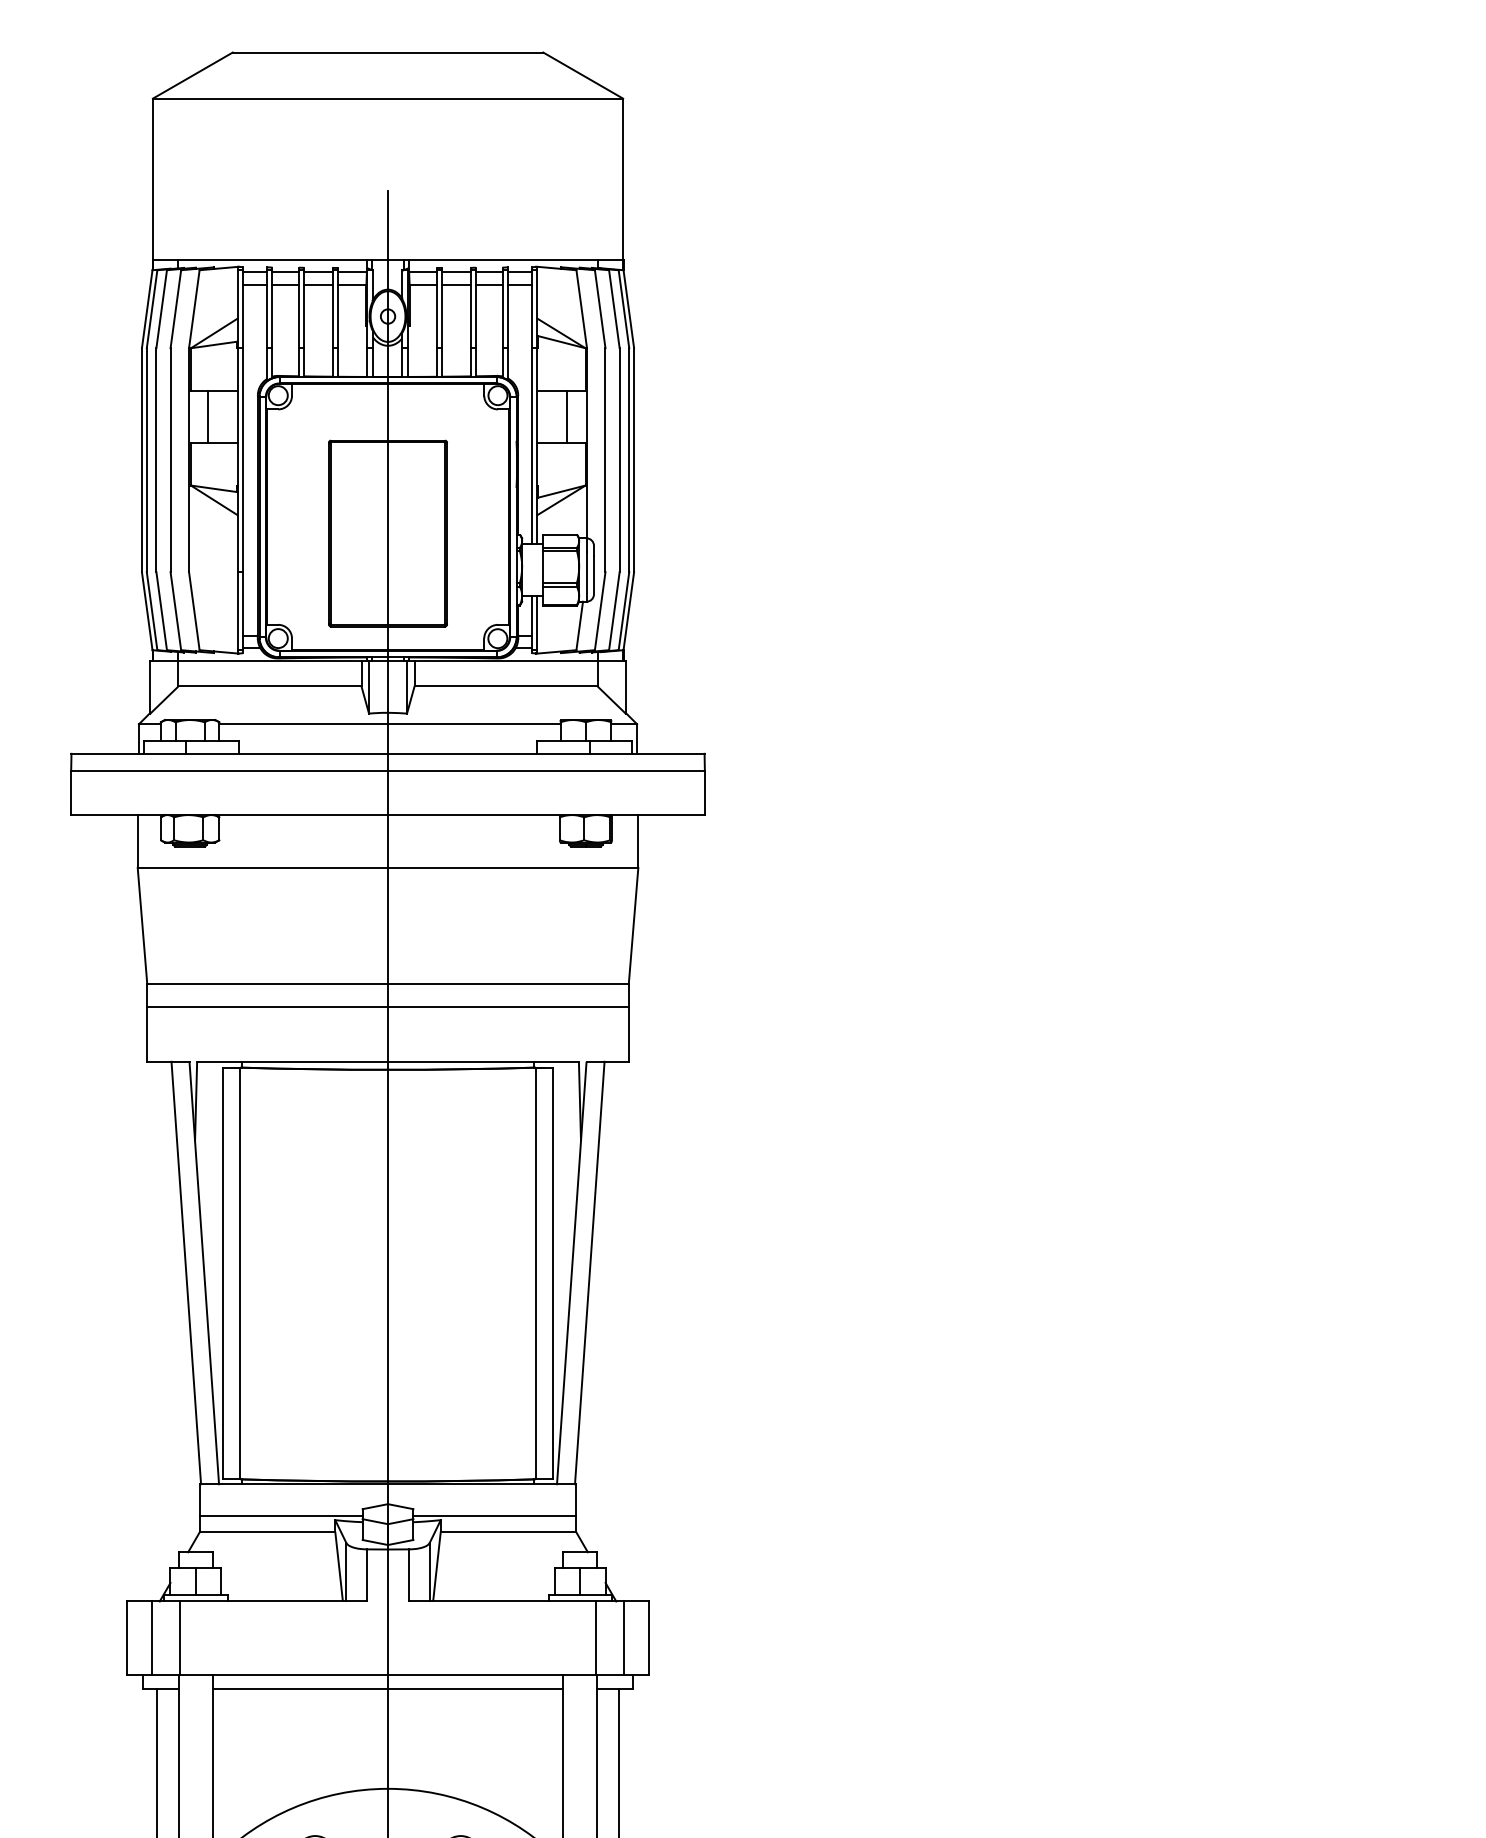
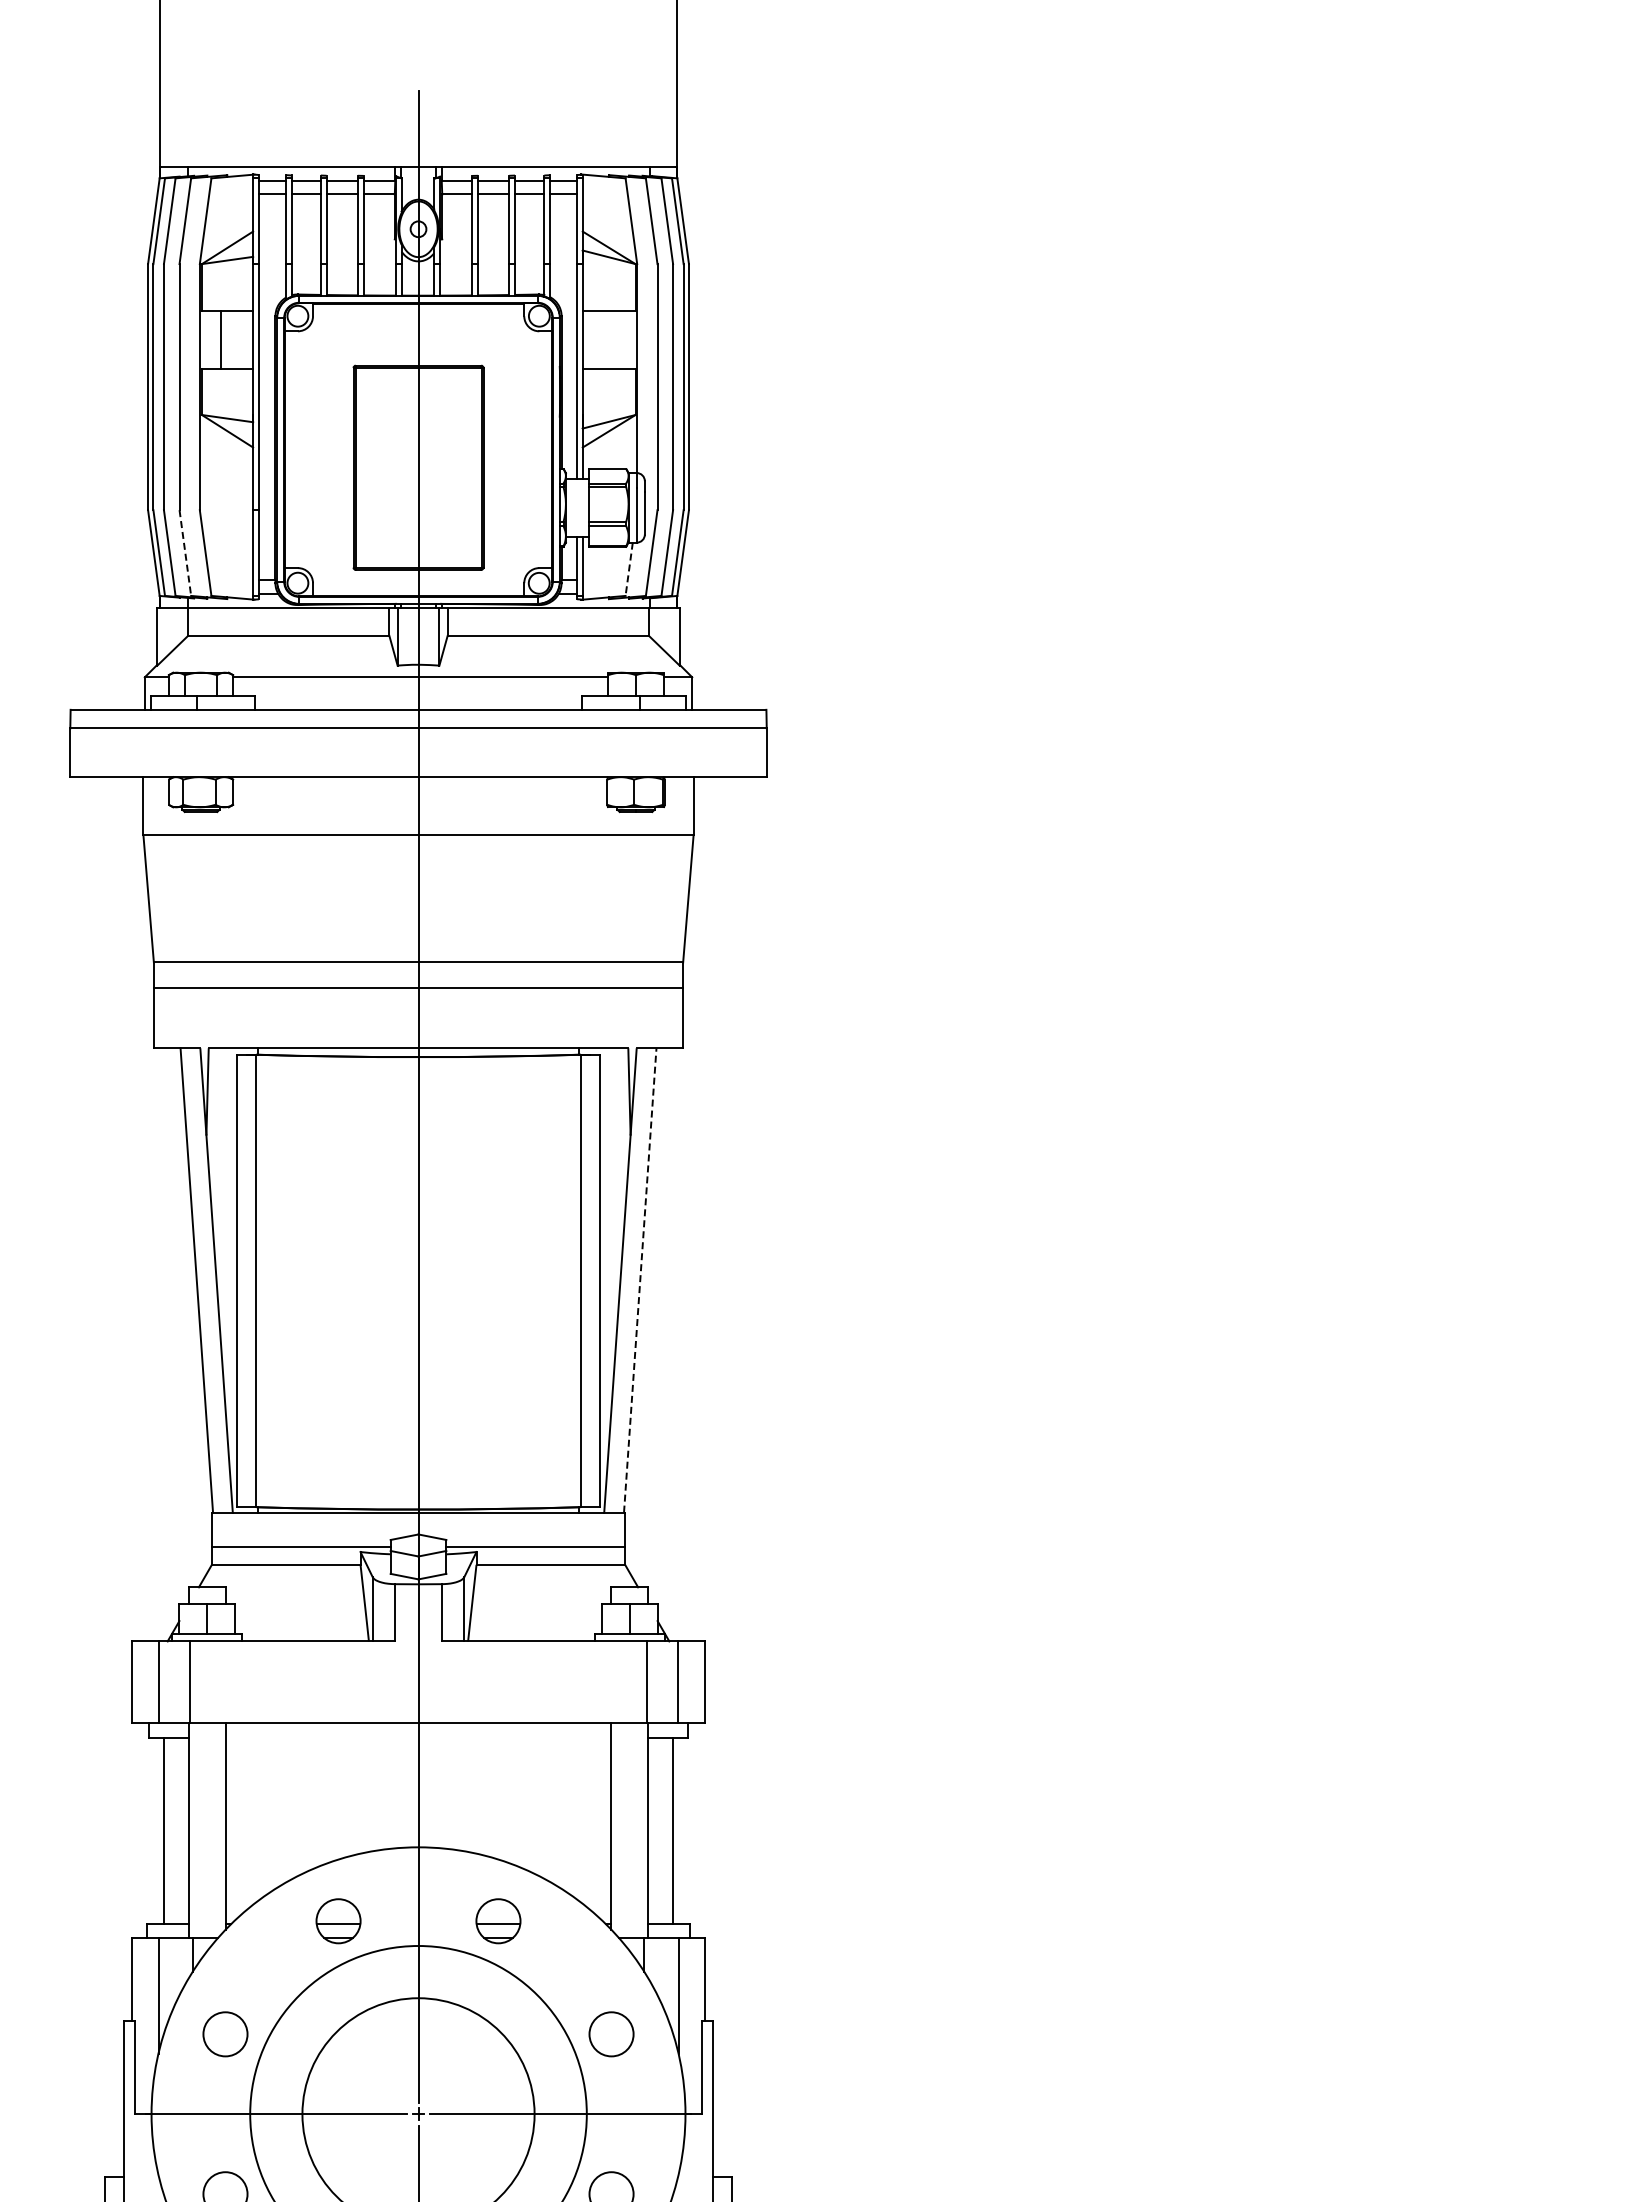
line: (567, 416) -> (615, 339), removed
line: (176, 611) -> (185, 553), solid -> dashed
line: (580, 626) -> (629, 569), solid -> dashed
line: (590, 1273) -> (640, 1280), solid -> dashed
line: (388, 1688) -> (418, 1737), removed

